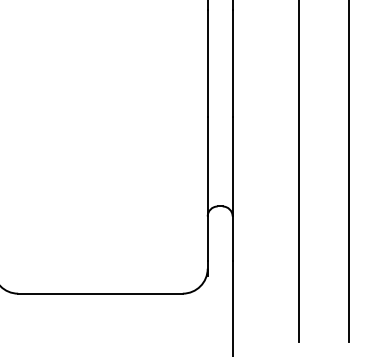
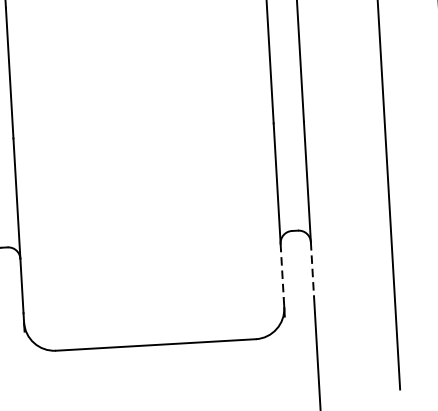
line: (207, 239) -> (281, 271), solid -> dashed
line: (232, 239) -> (312, 270), solid -> dashed

